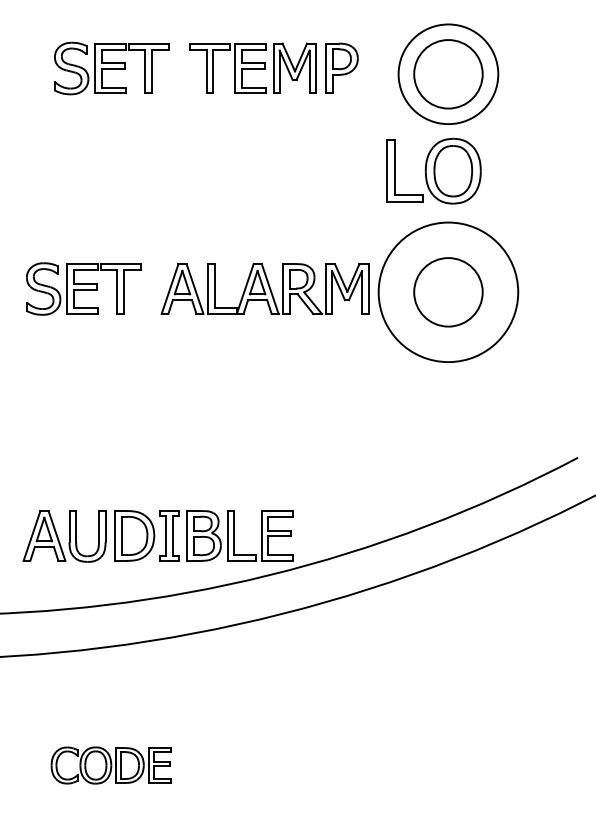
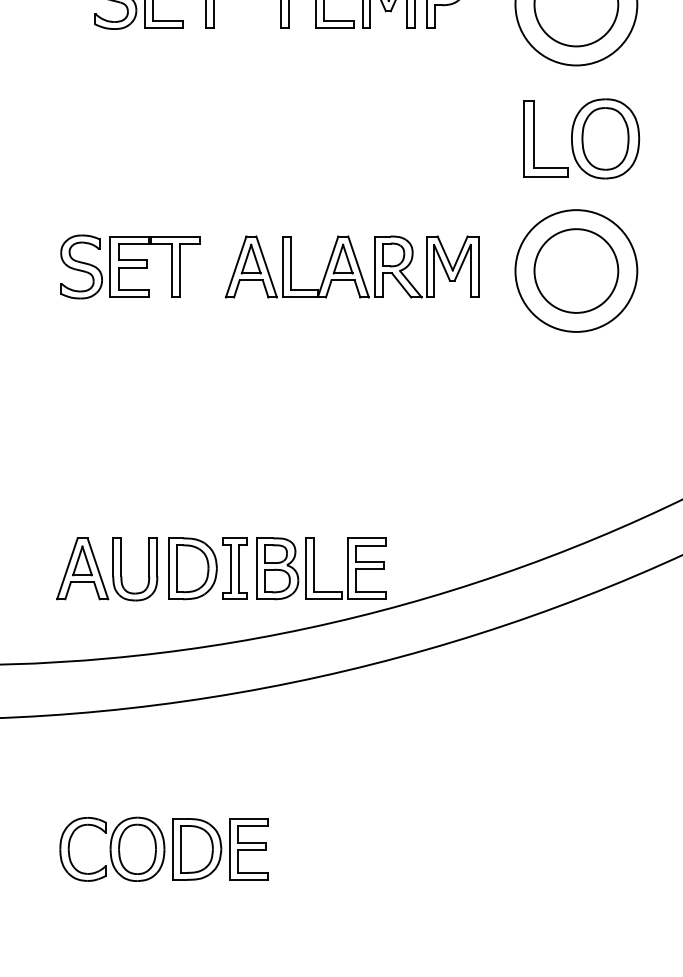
part: (433, 170) -> (581, 138), moved
circle: (448, 292) -> (576, 271), size x0.71
part: (110, 765) -> (163, 849), size x1.43

